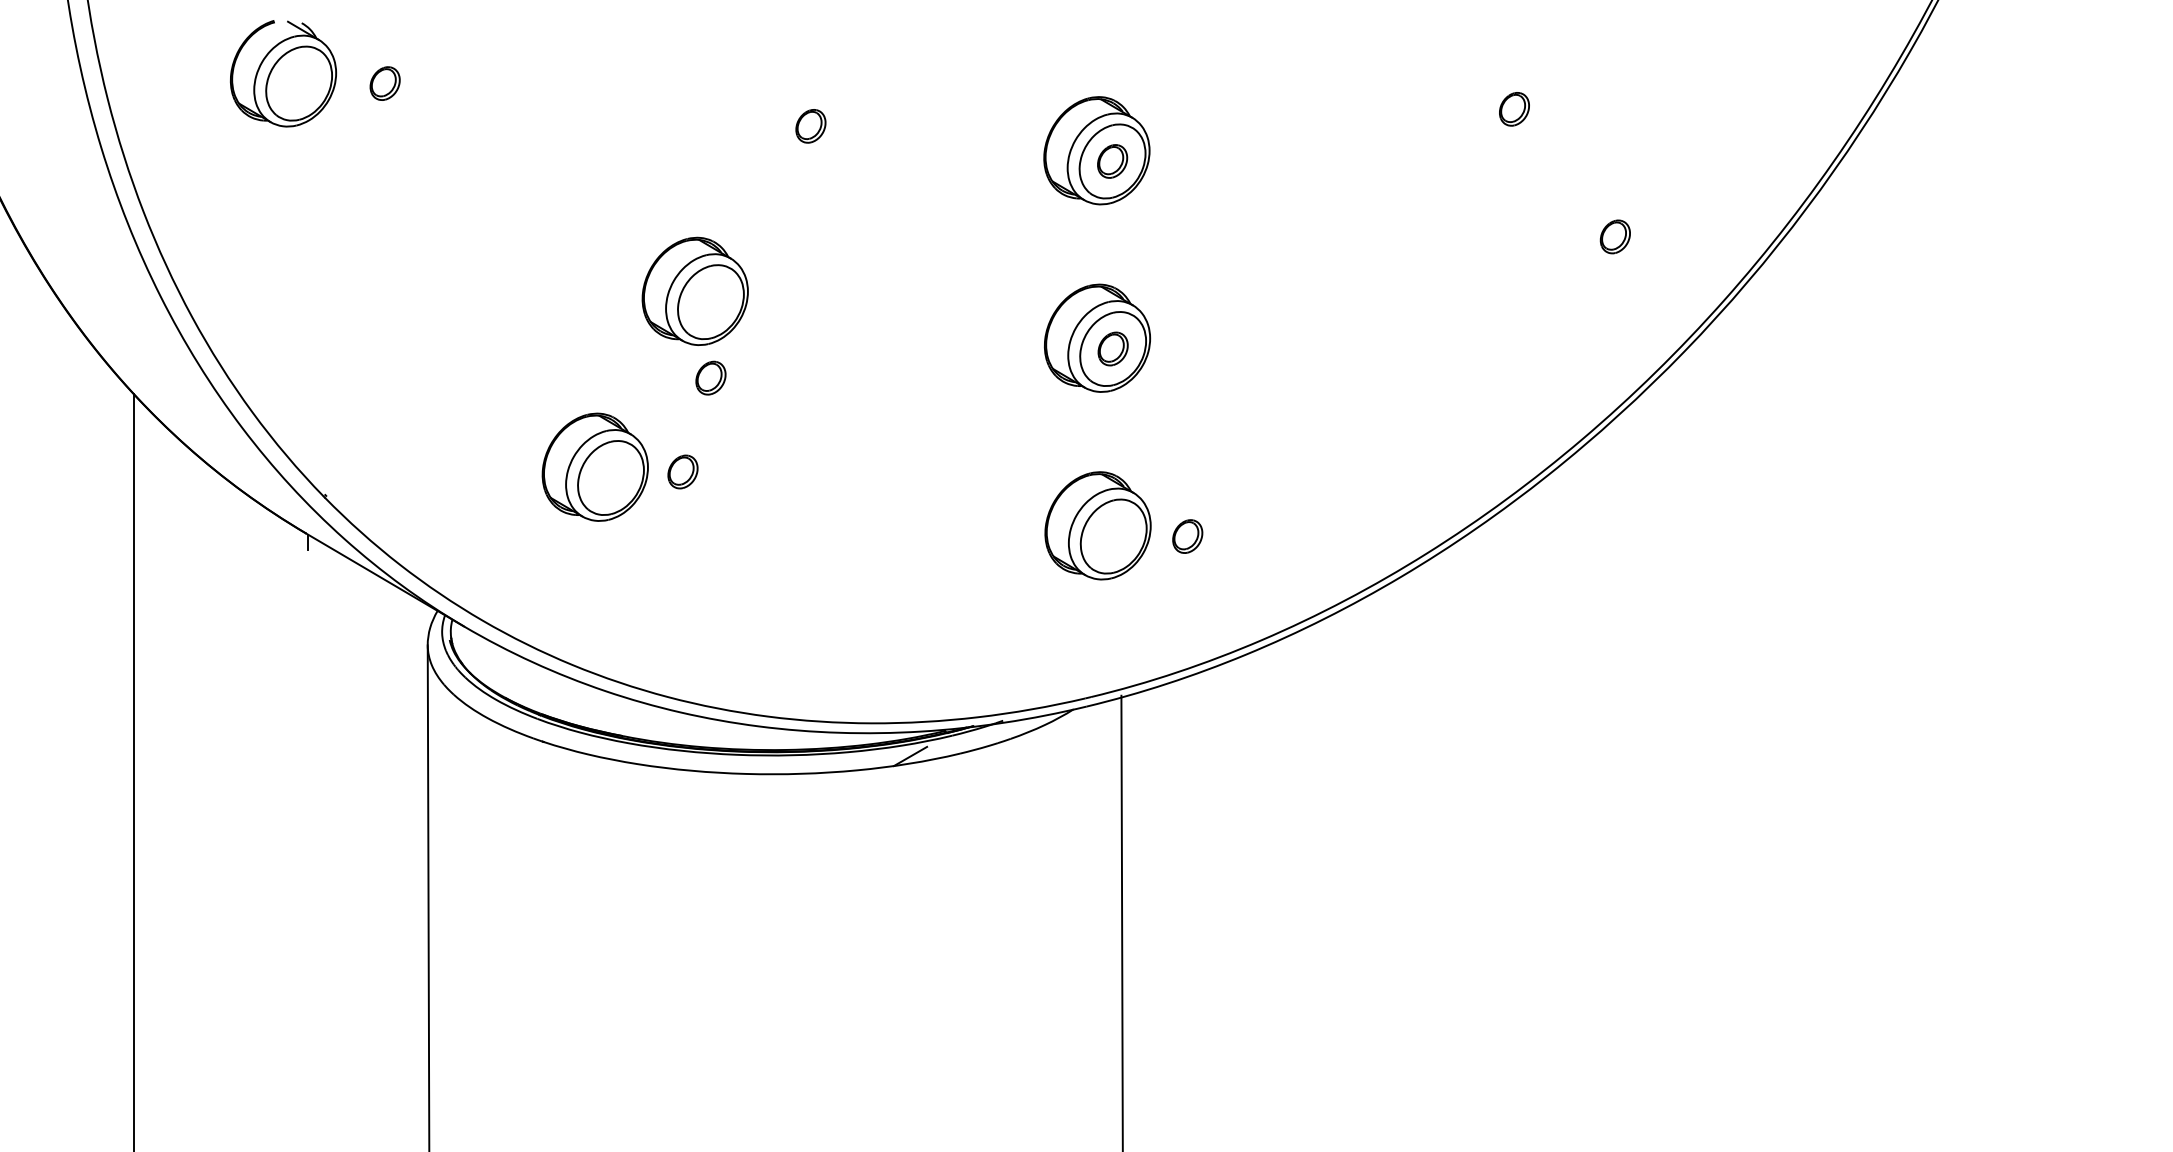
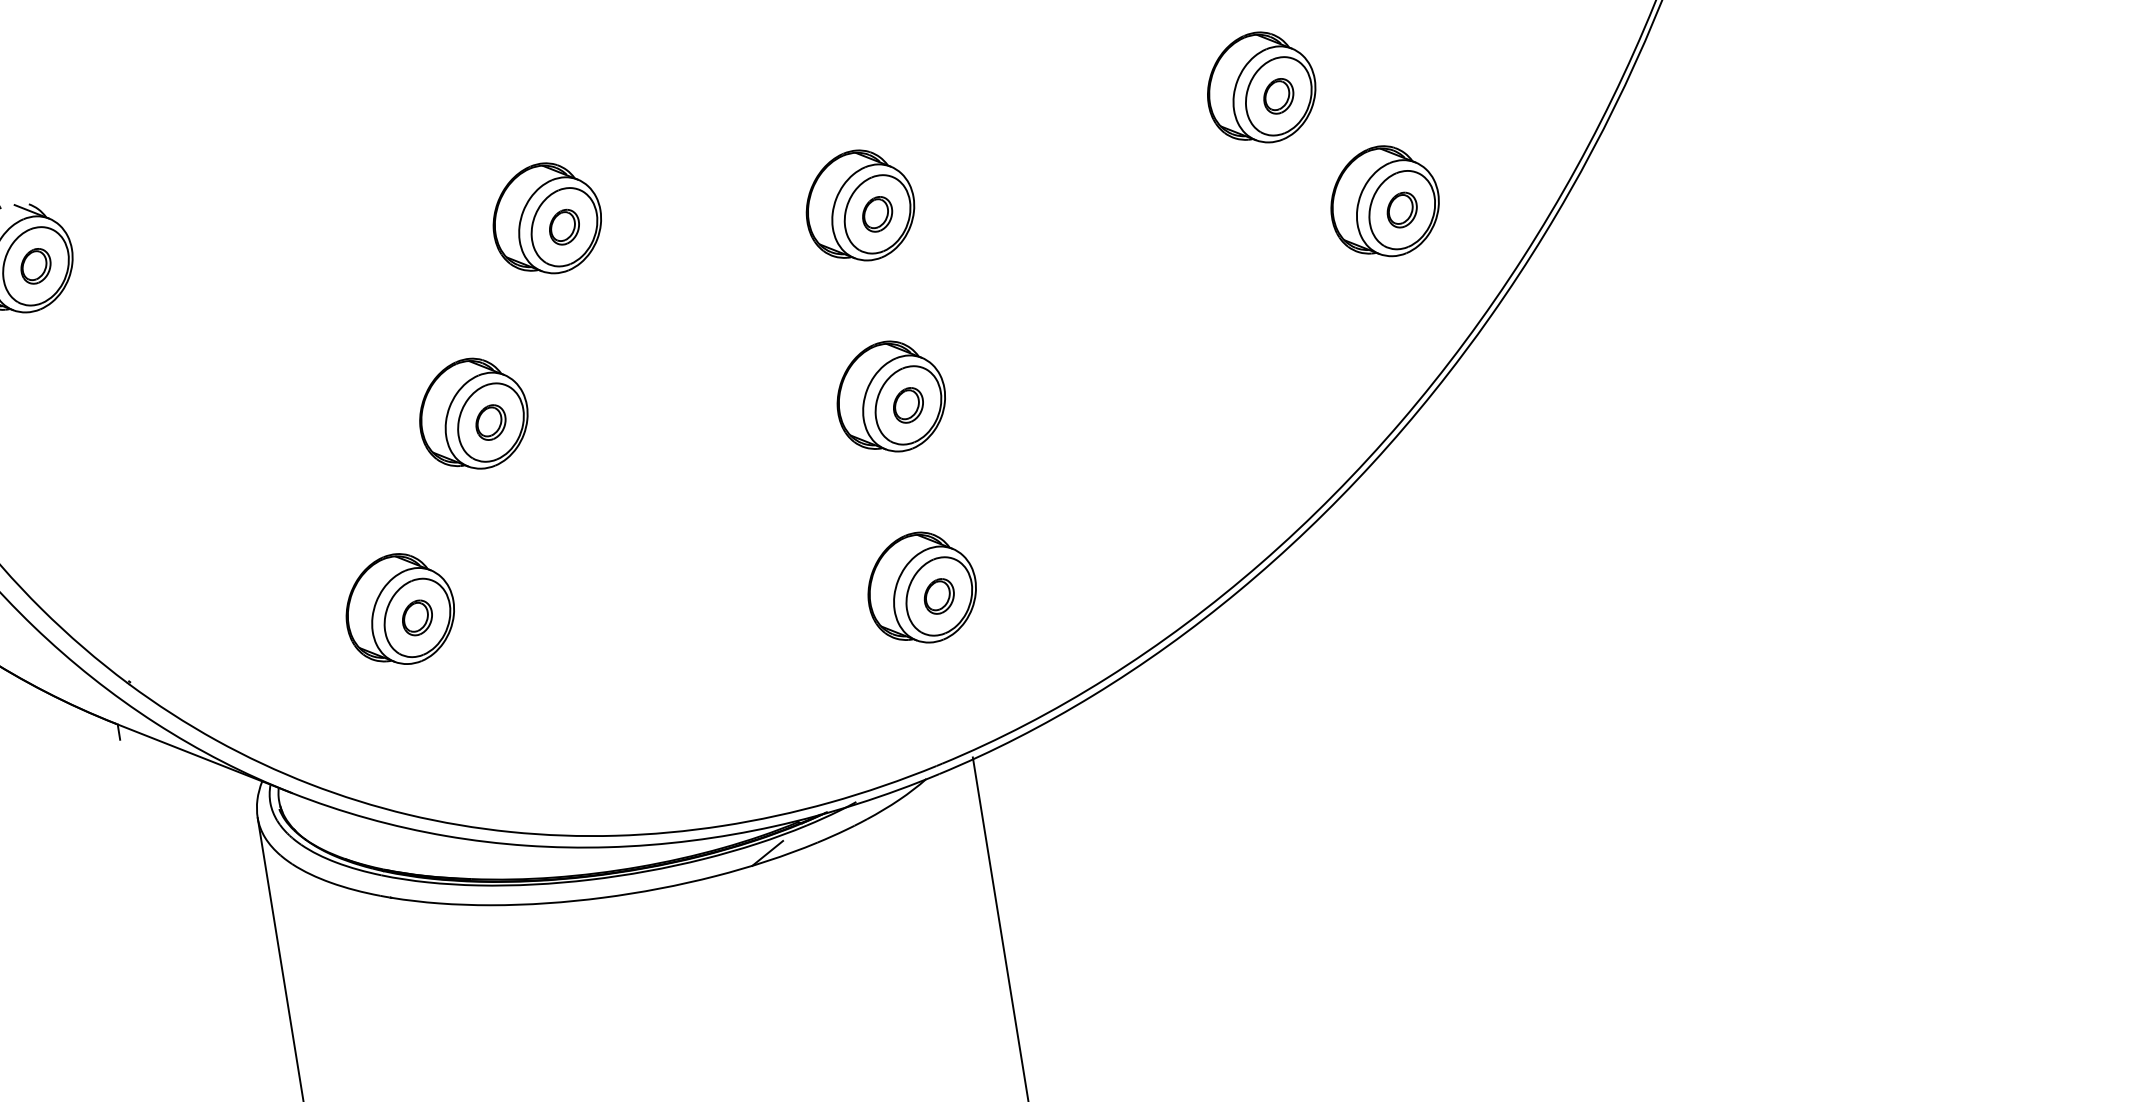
part: (384, 83) -> (35, 266), moved
part: (1498, 98) -> (1260, 87), added
part: (794, 115) -> (546, 218), added
part: (1599, 225) -> (1384, 201), added
part: (710, 377) -> (490, 421), moved
part: (682, 471) -> (416, 617), moved
part: (1187, 536) -> (939, 596), moved

